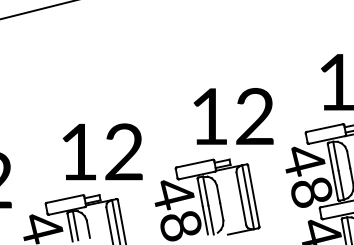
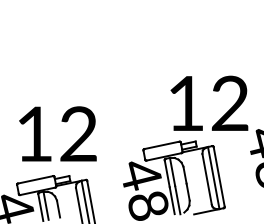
text: (233, 116) -> (209, 103), moved
text: (102, 151) -> (57, 133), moved

